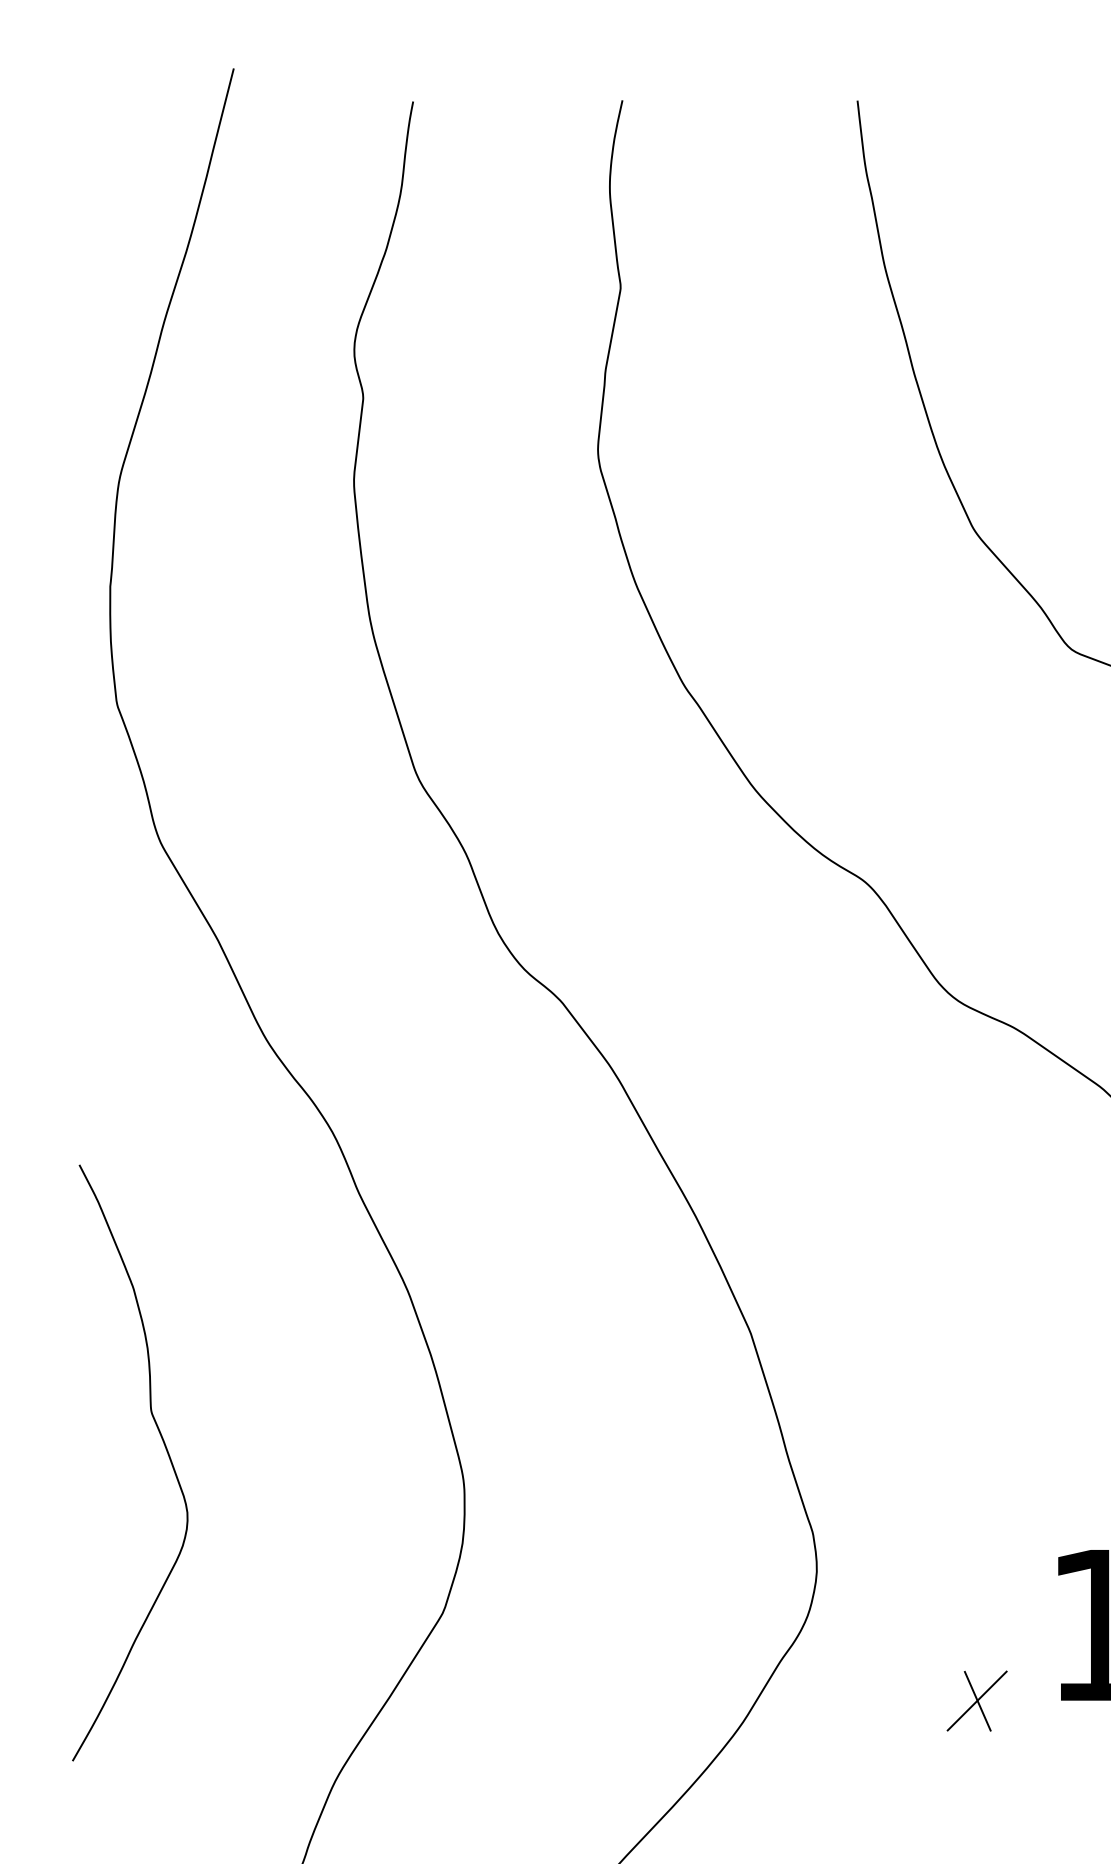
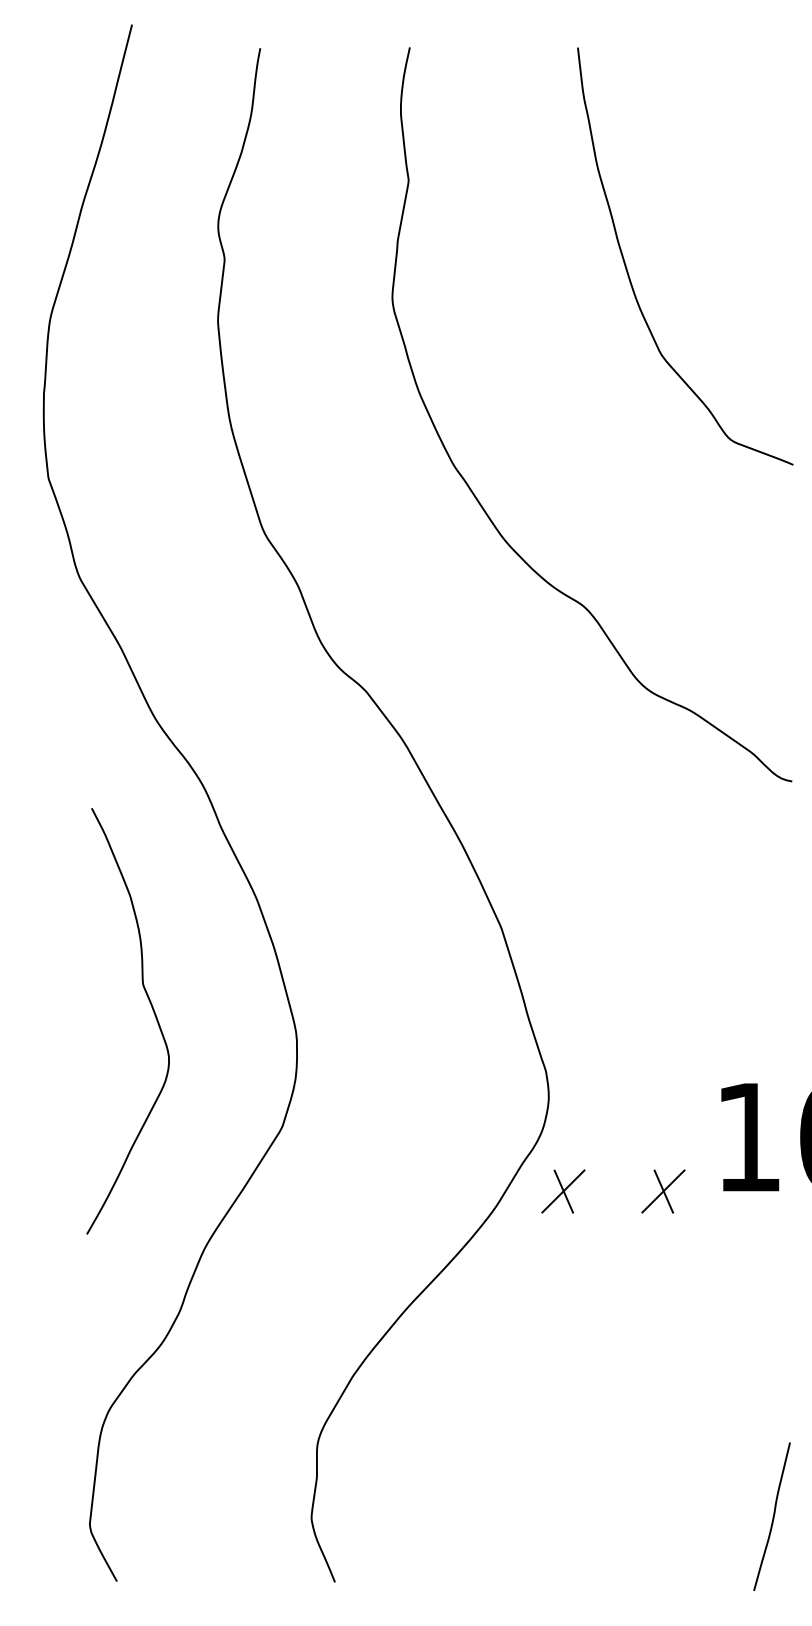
curve: (165, 1452) -> (153, 1013), moved
part: (837, 1701) -> (563, 1191), added

